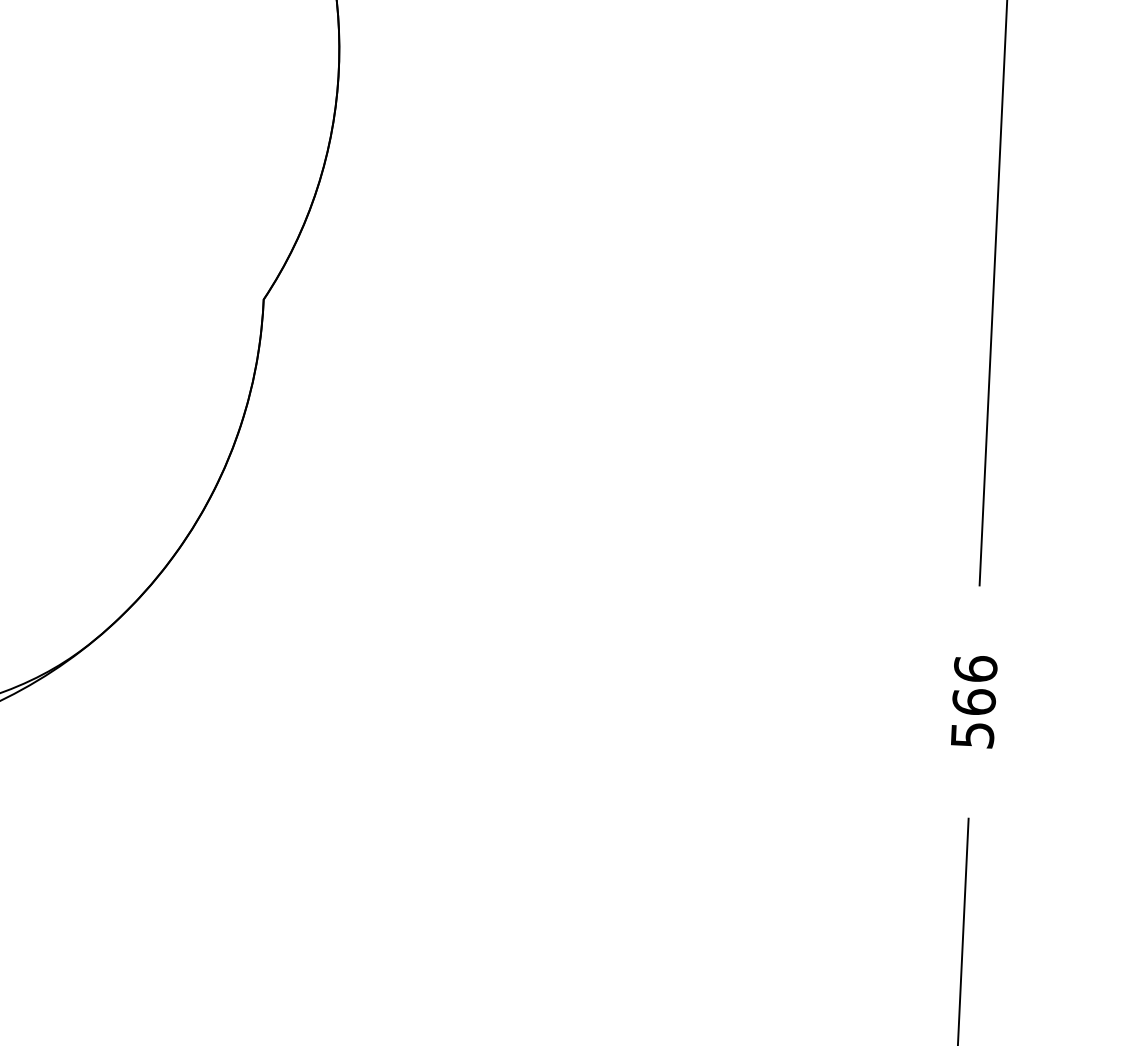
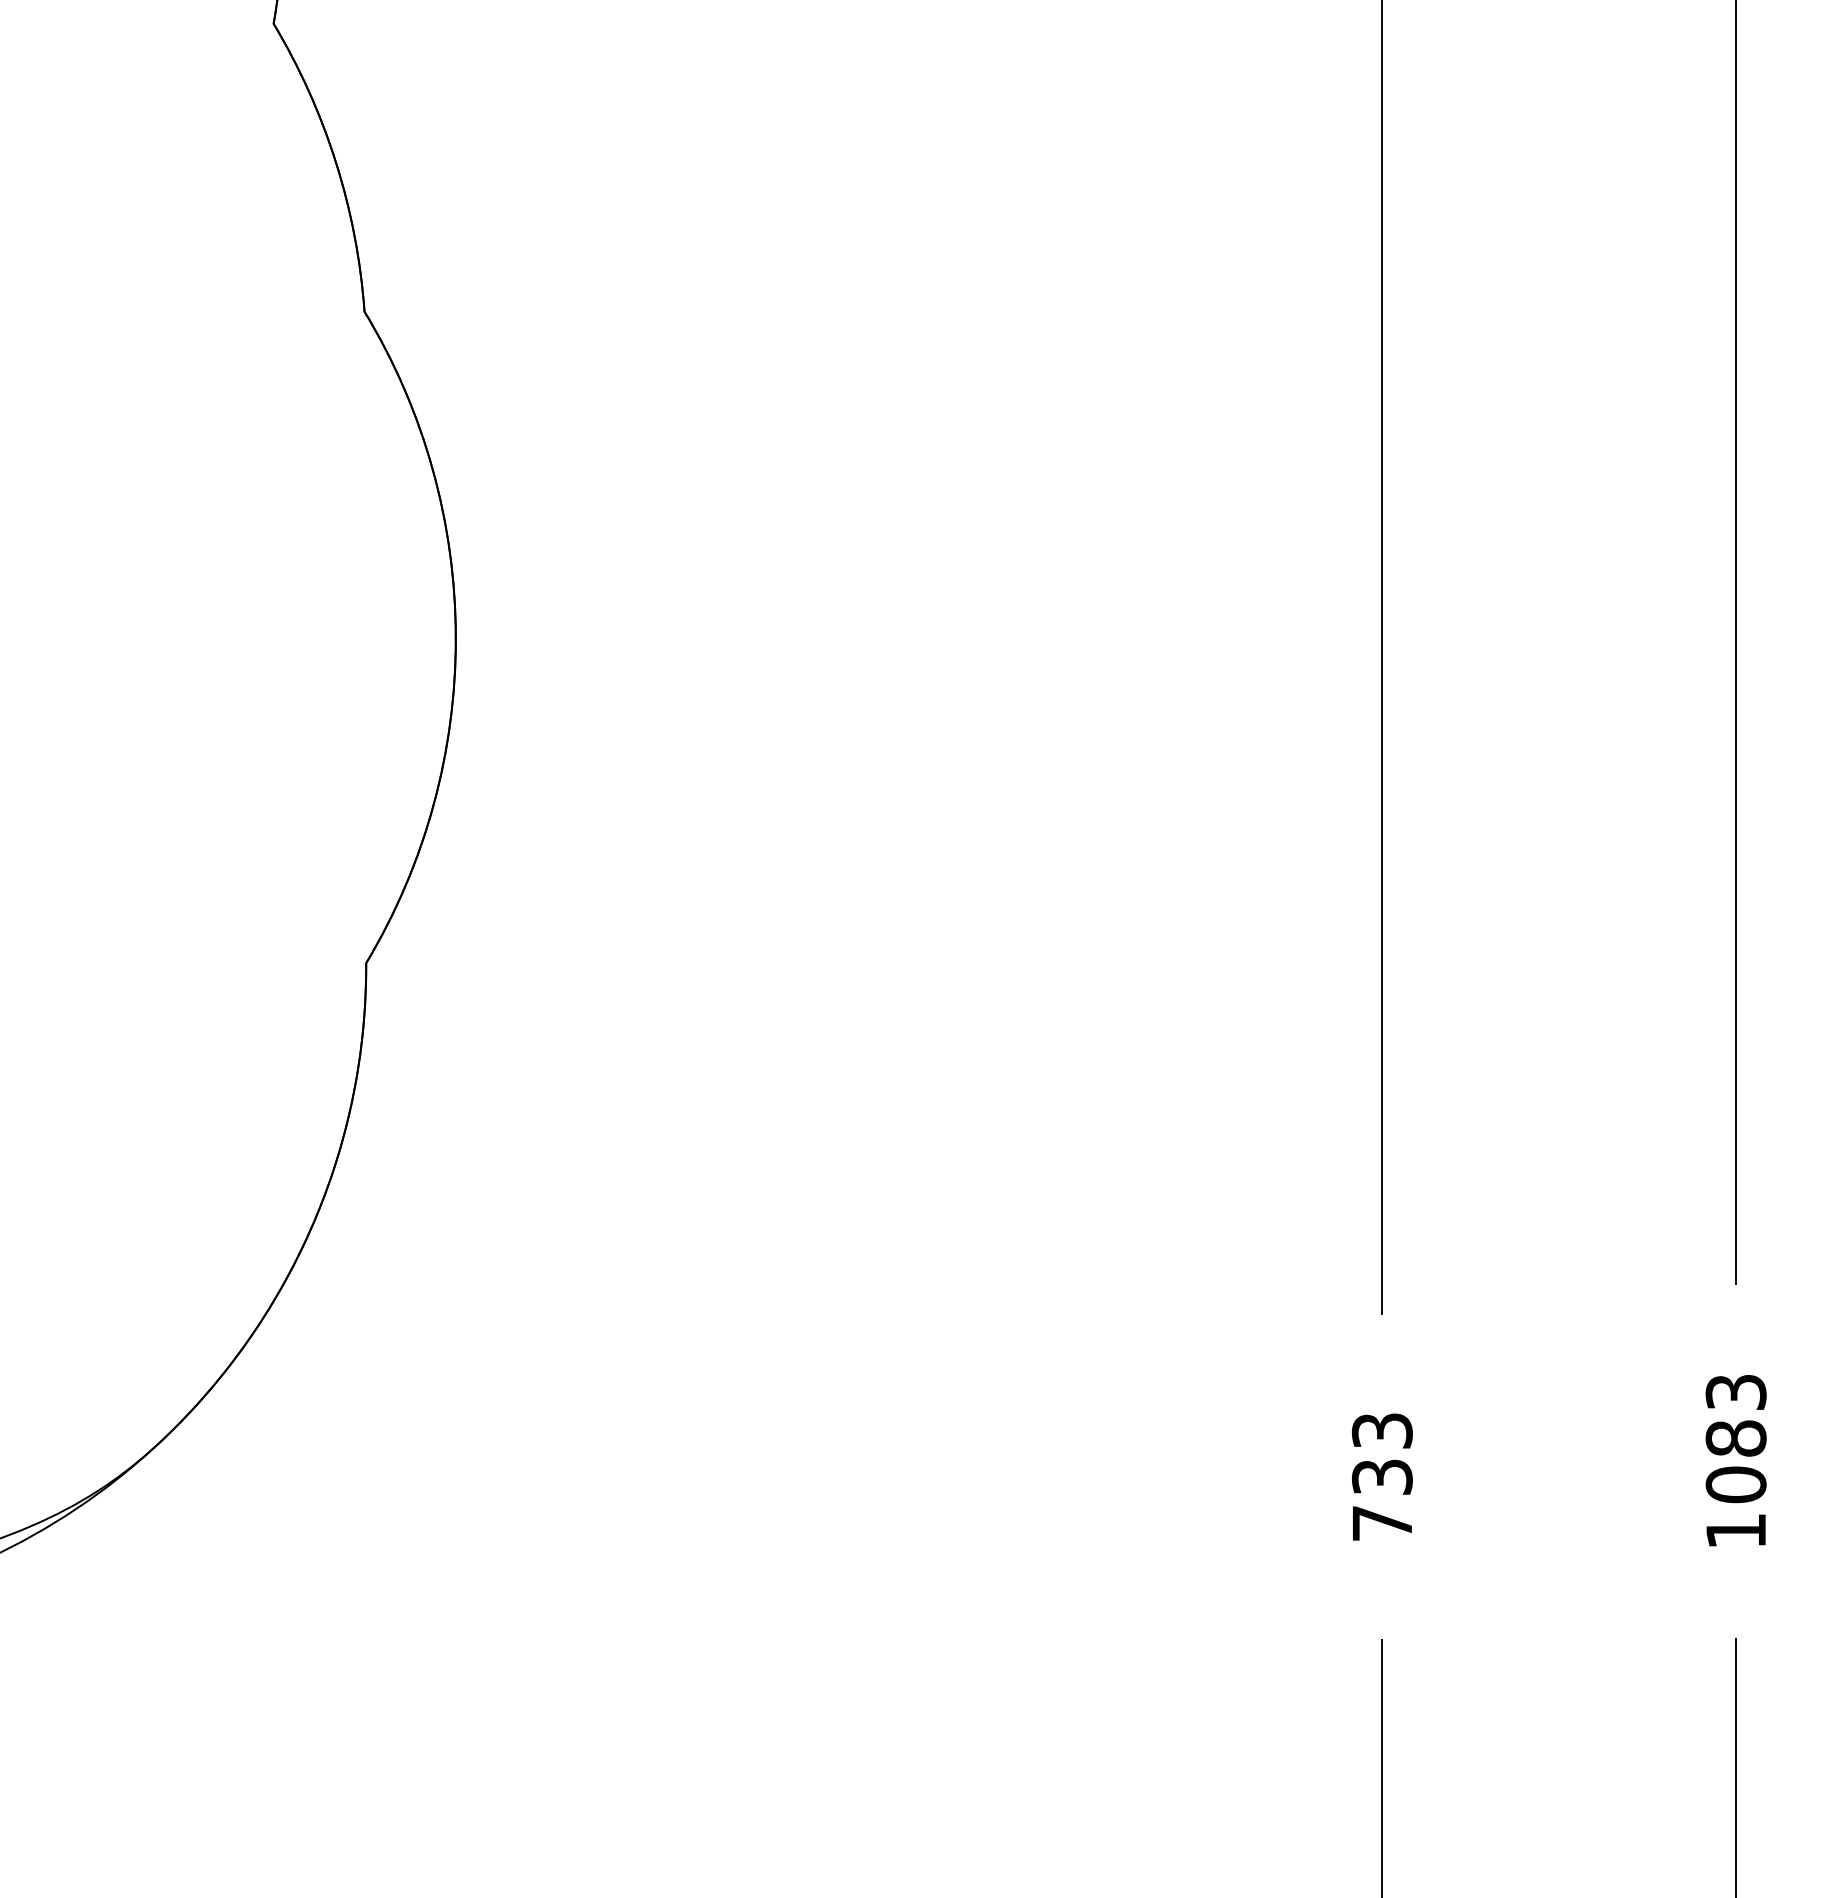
text: (973, 701) -> (1381, 1476), 566 -> 733

